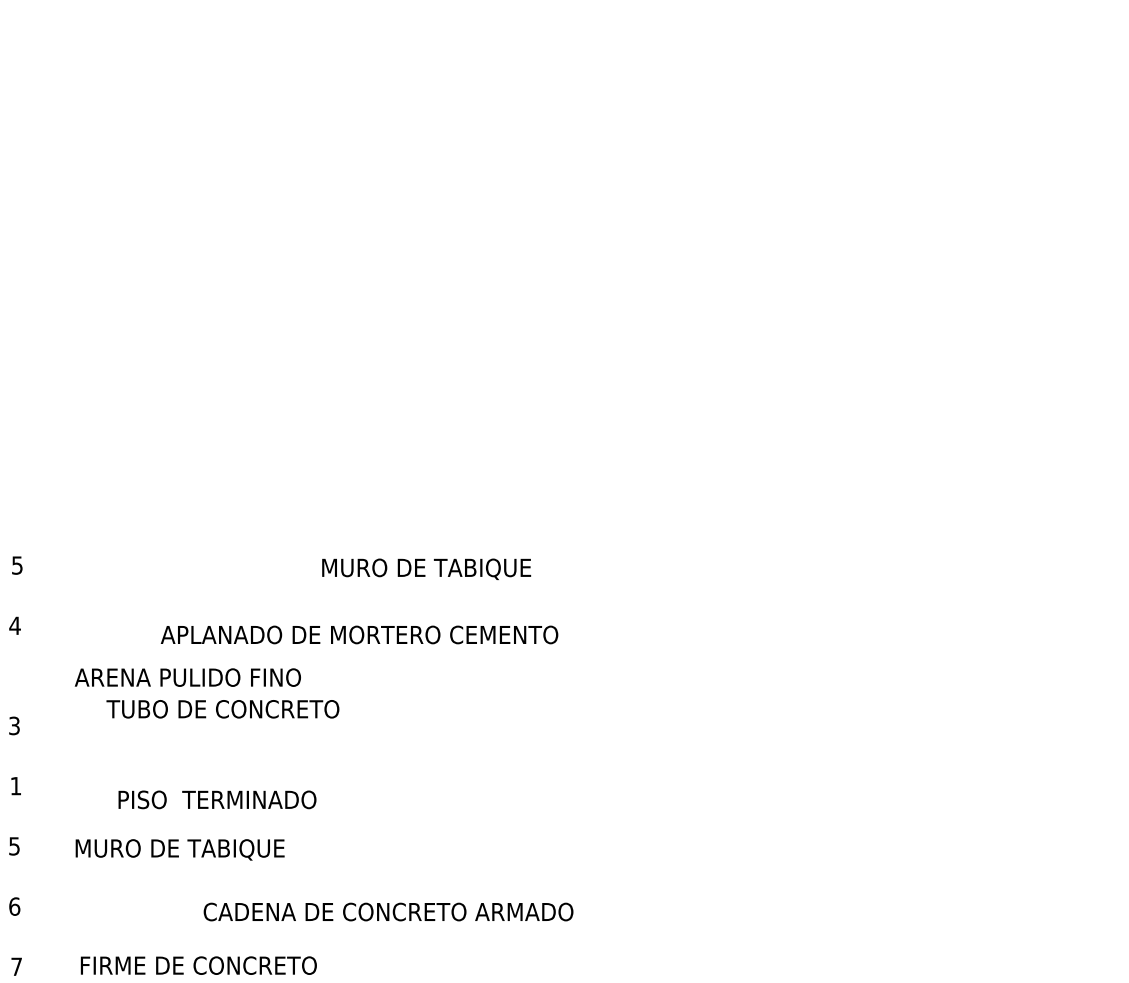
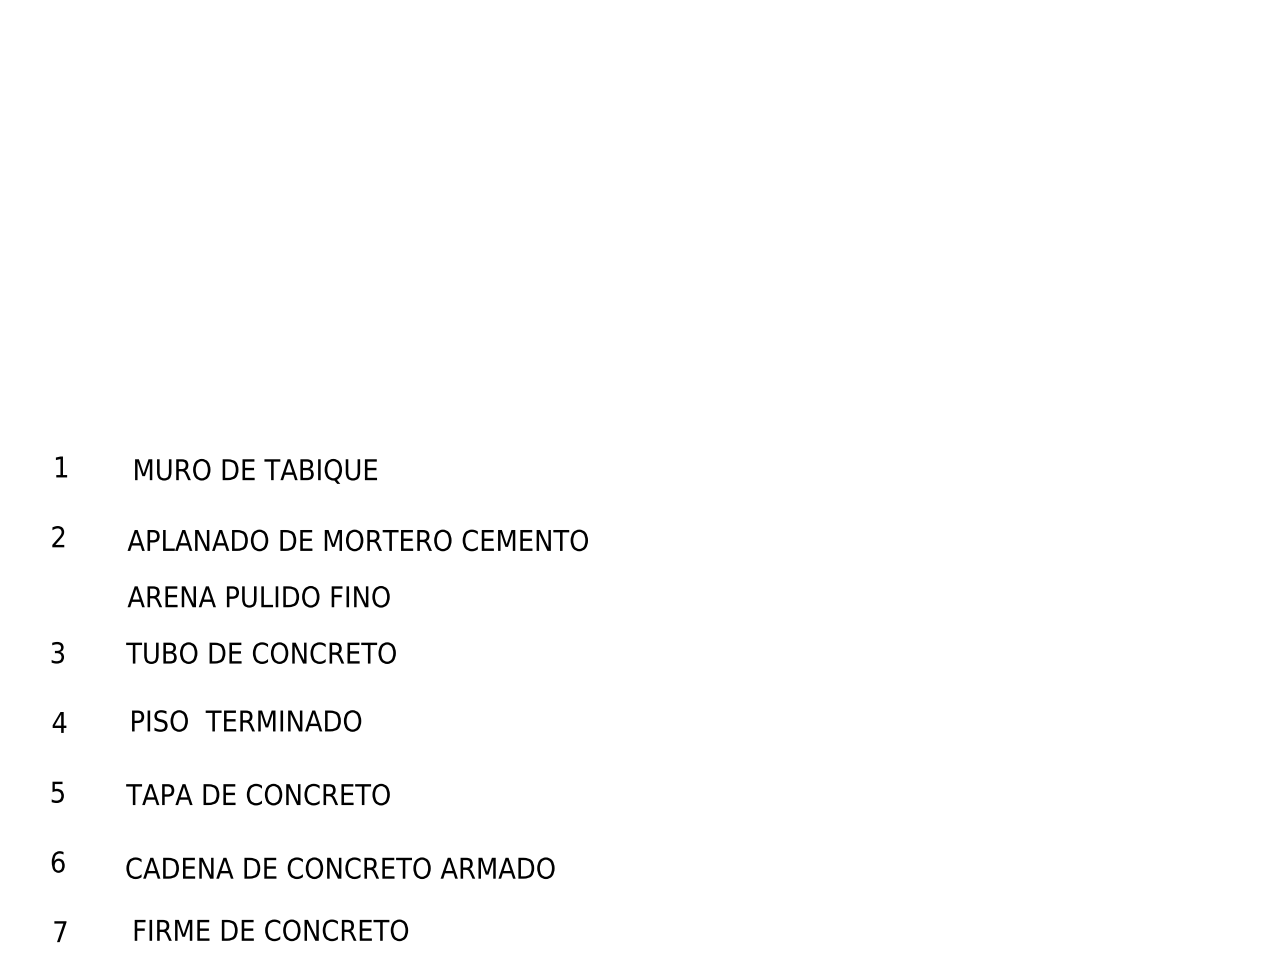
text: (17, 565) -> (61, 466), 5 -> 1
text: (426, 568) -> (255, 470), moved
text: (14, 625) -> (57, 536), 4 -> 2
text: (359, 634) -> (357, 539), moved
text: (222, 709) -> (260, 653), moved
text: (15, 786) -> (59, 722), 1 -> 4
text: (217, 799) -> (246, 720), moved
text: (187, 849) -> (258, 795), MURO DE TABIQUE -> TAPA DE CONCRETO
text: (388, 911) -> (340, 867), moved

